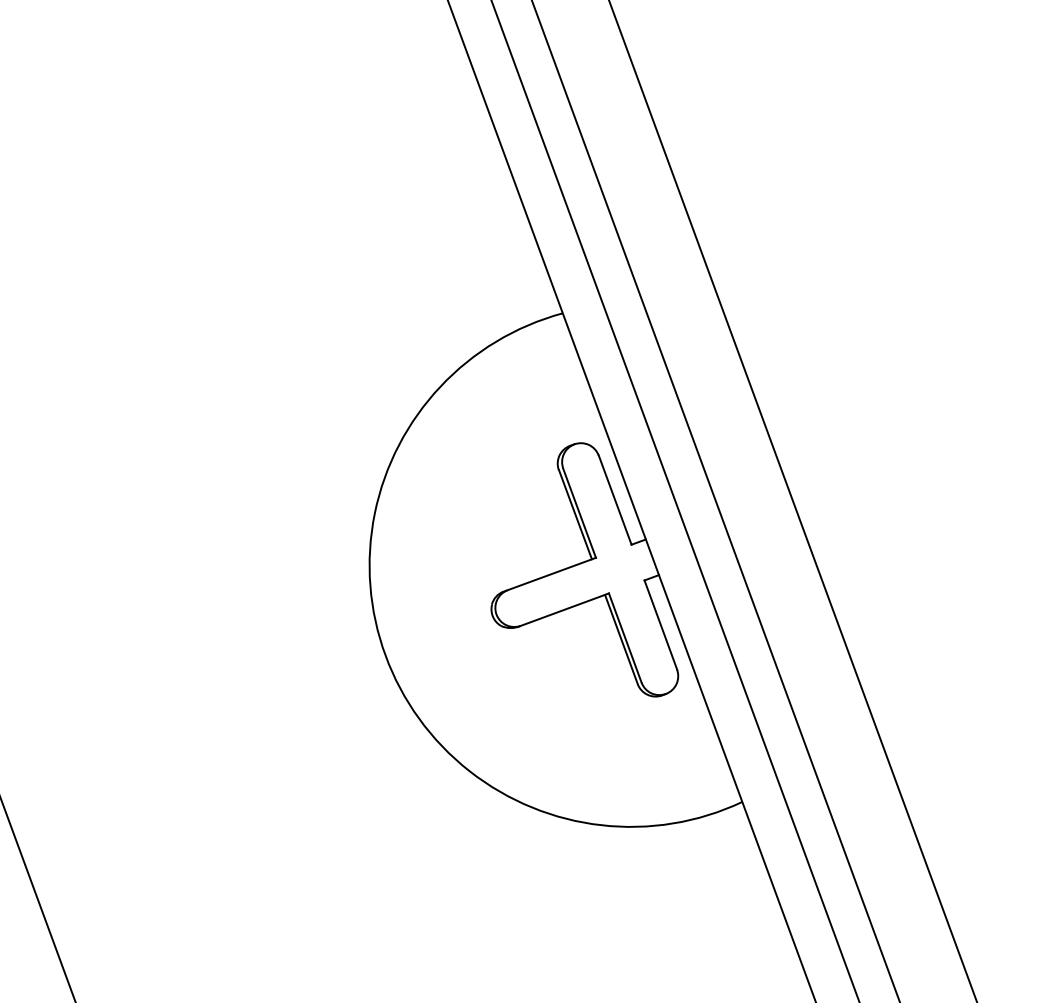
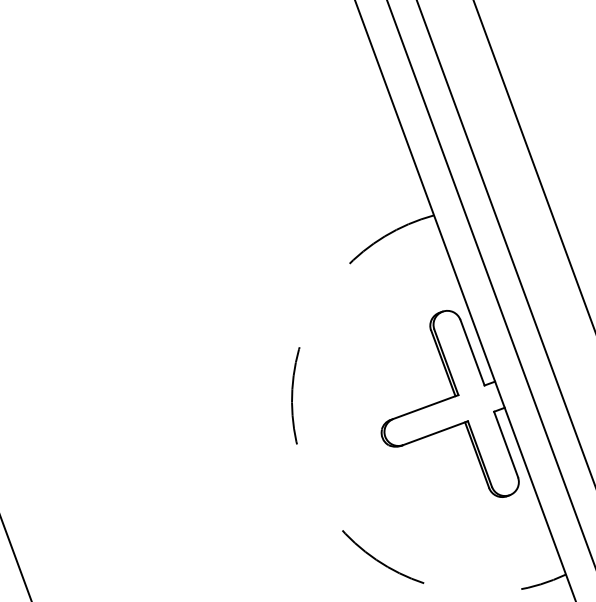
arc: (385, 655) -> (303, 466), solid -> dashed

